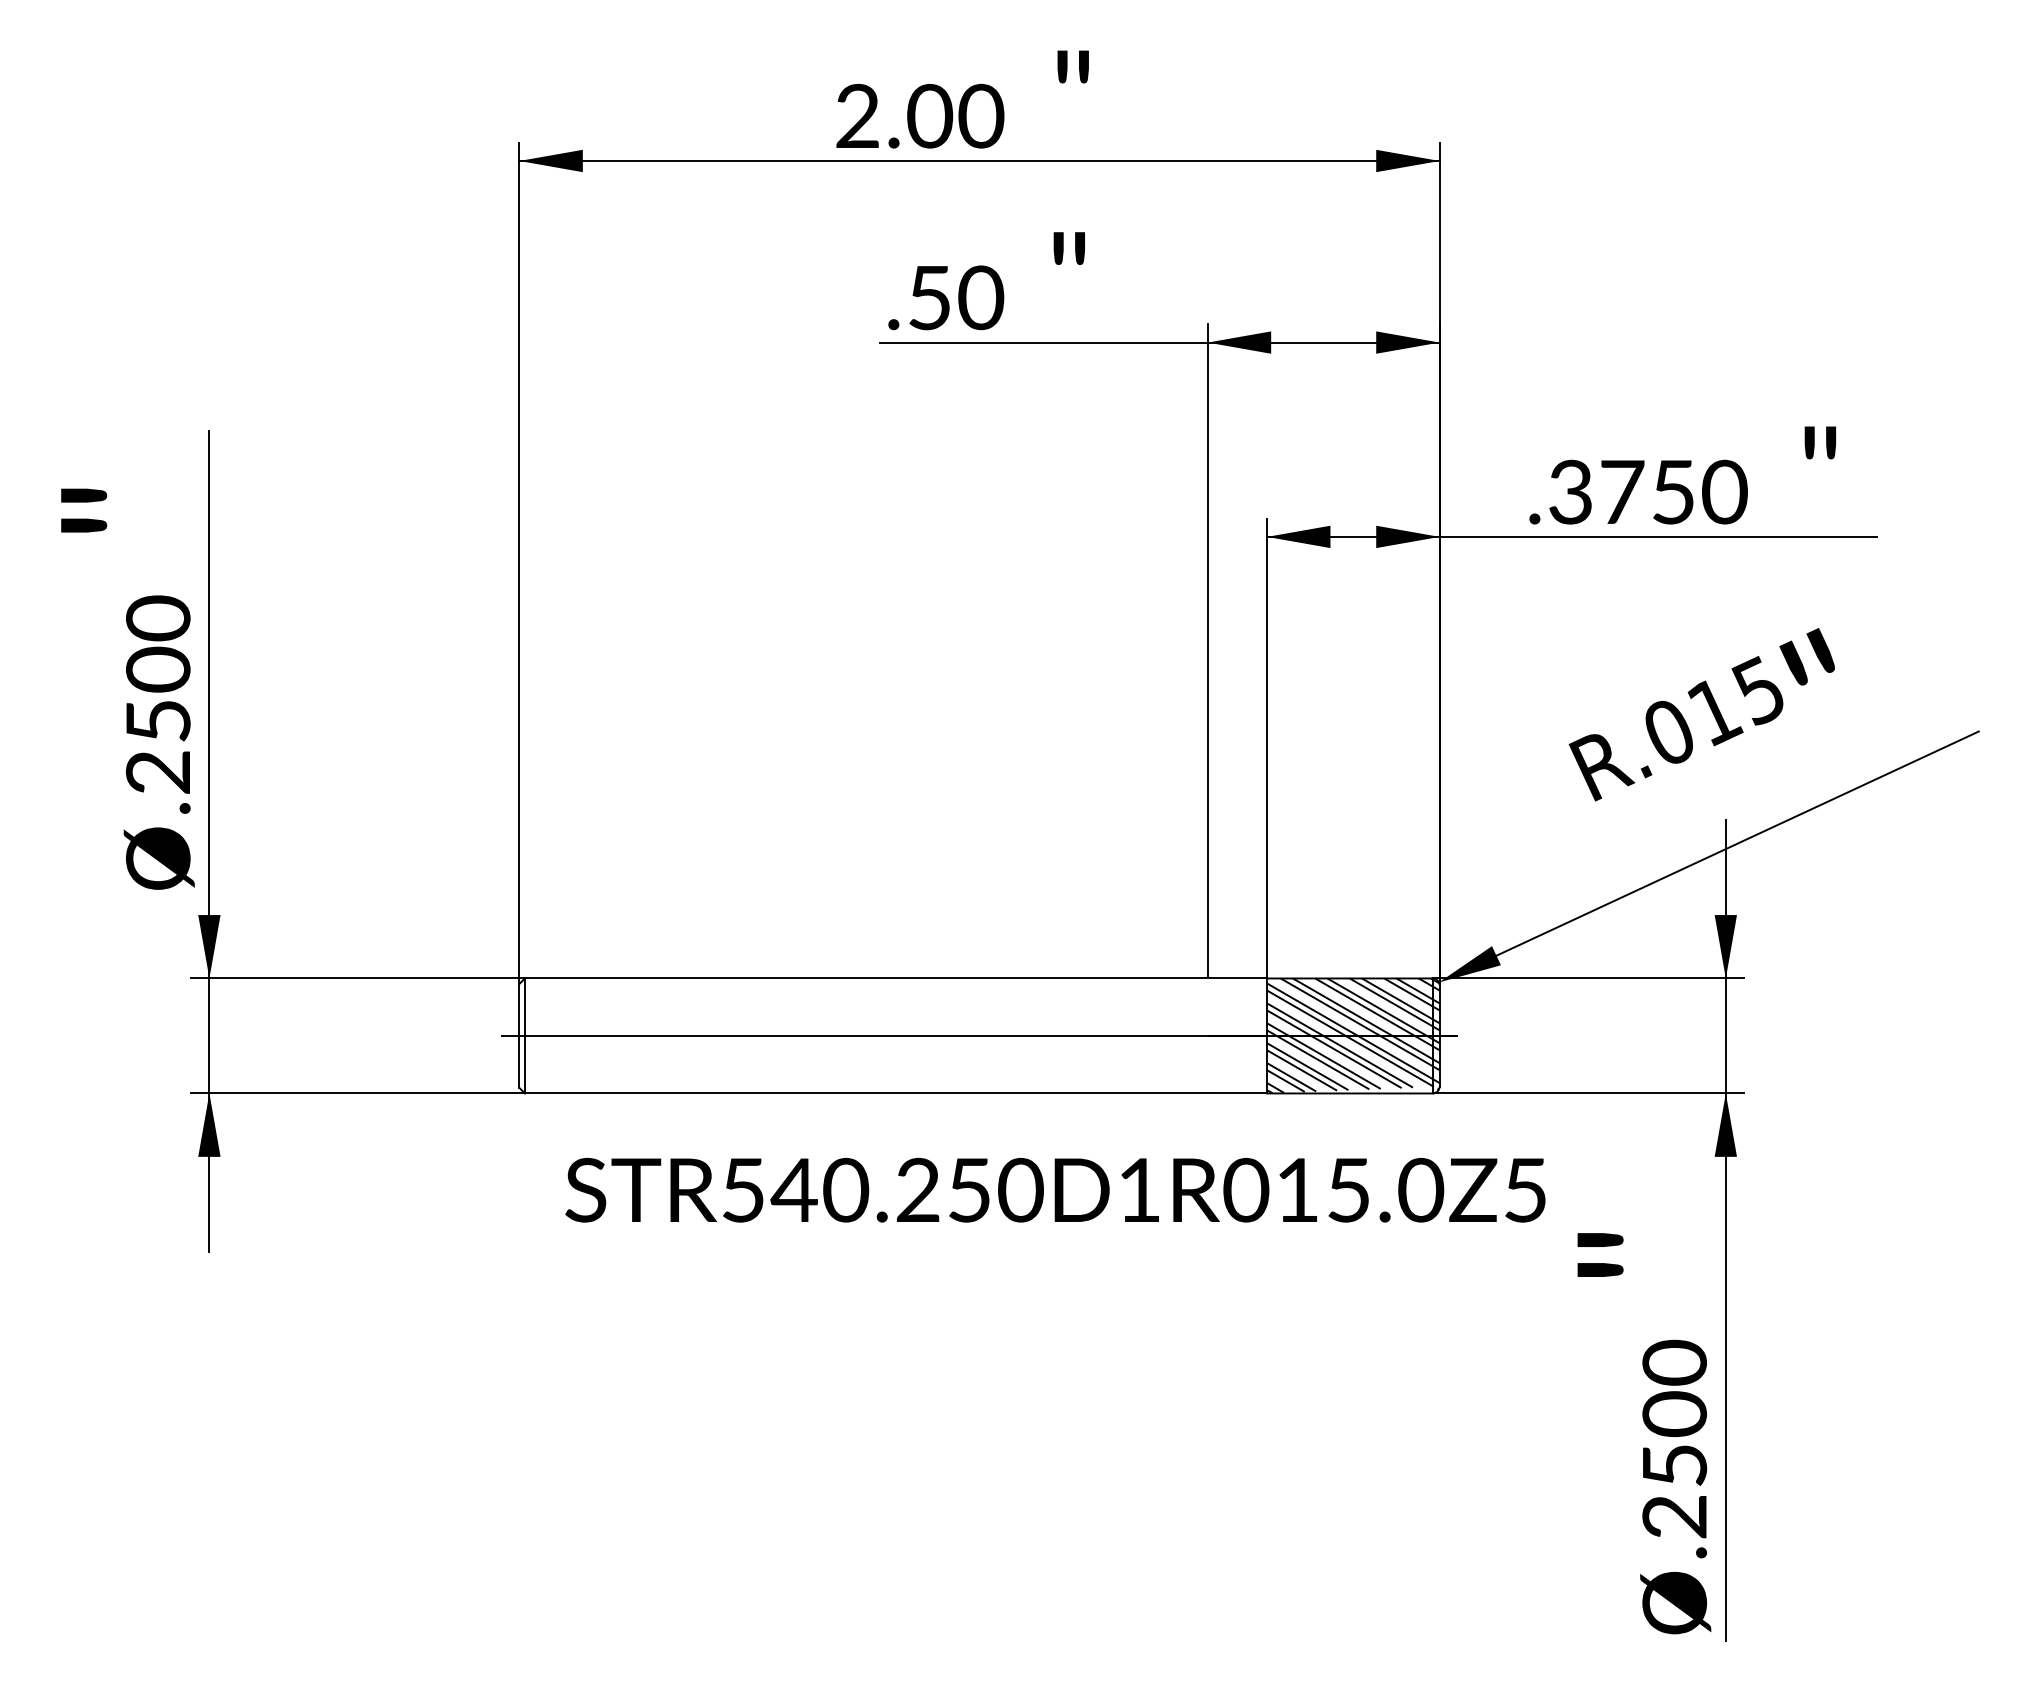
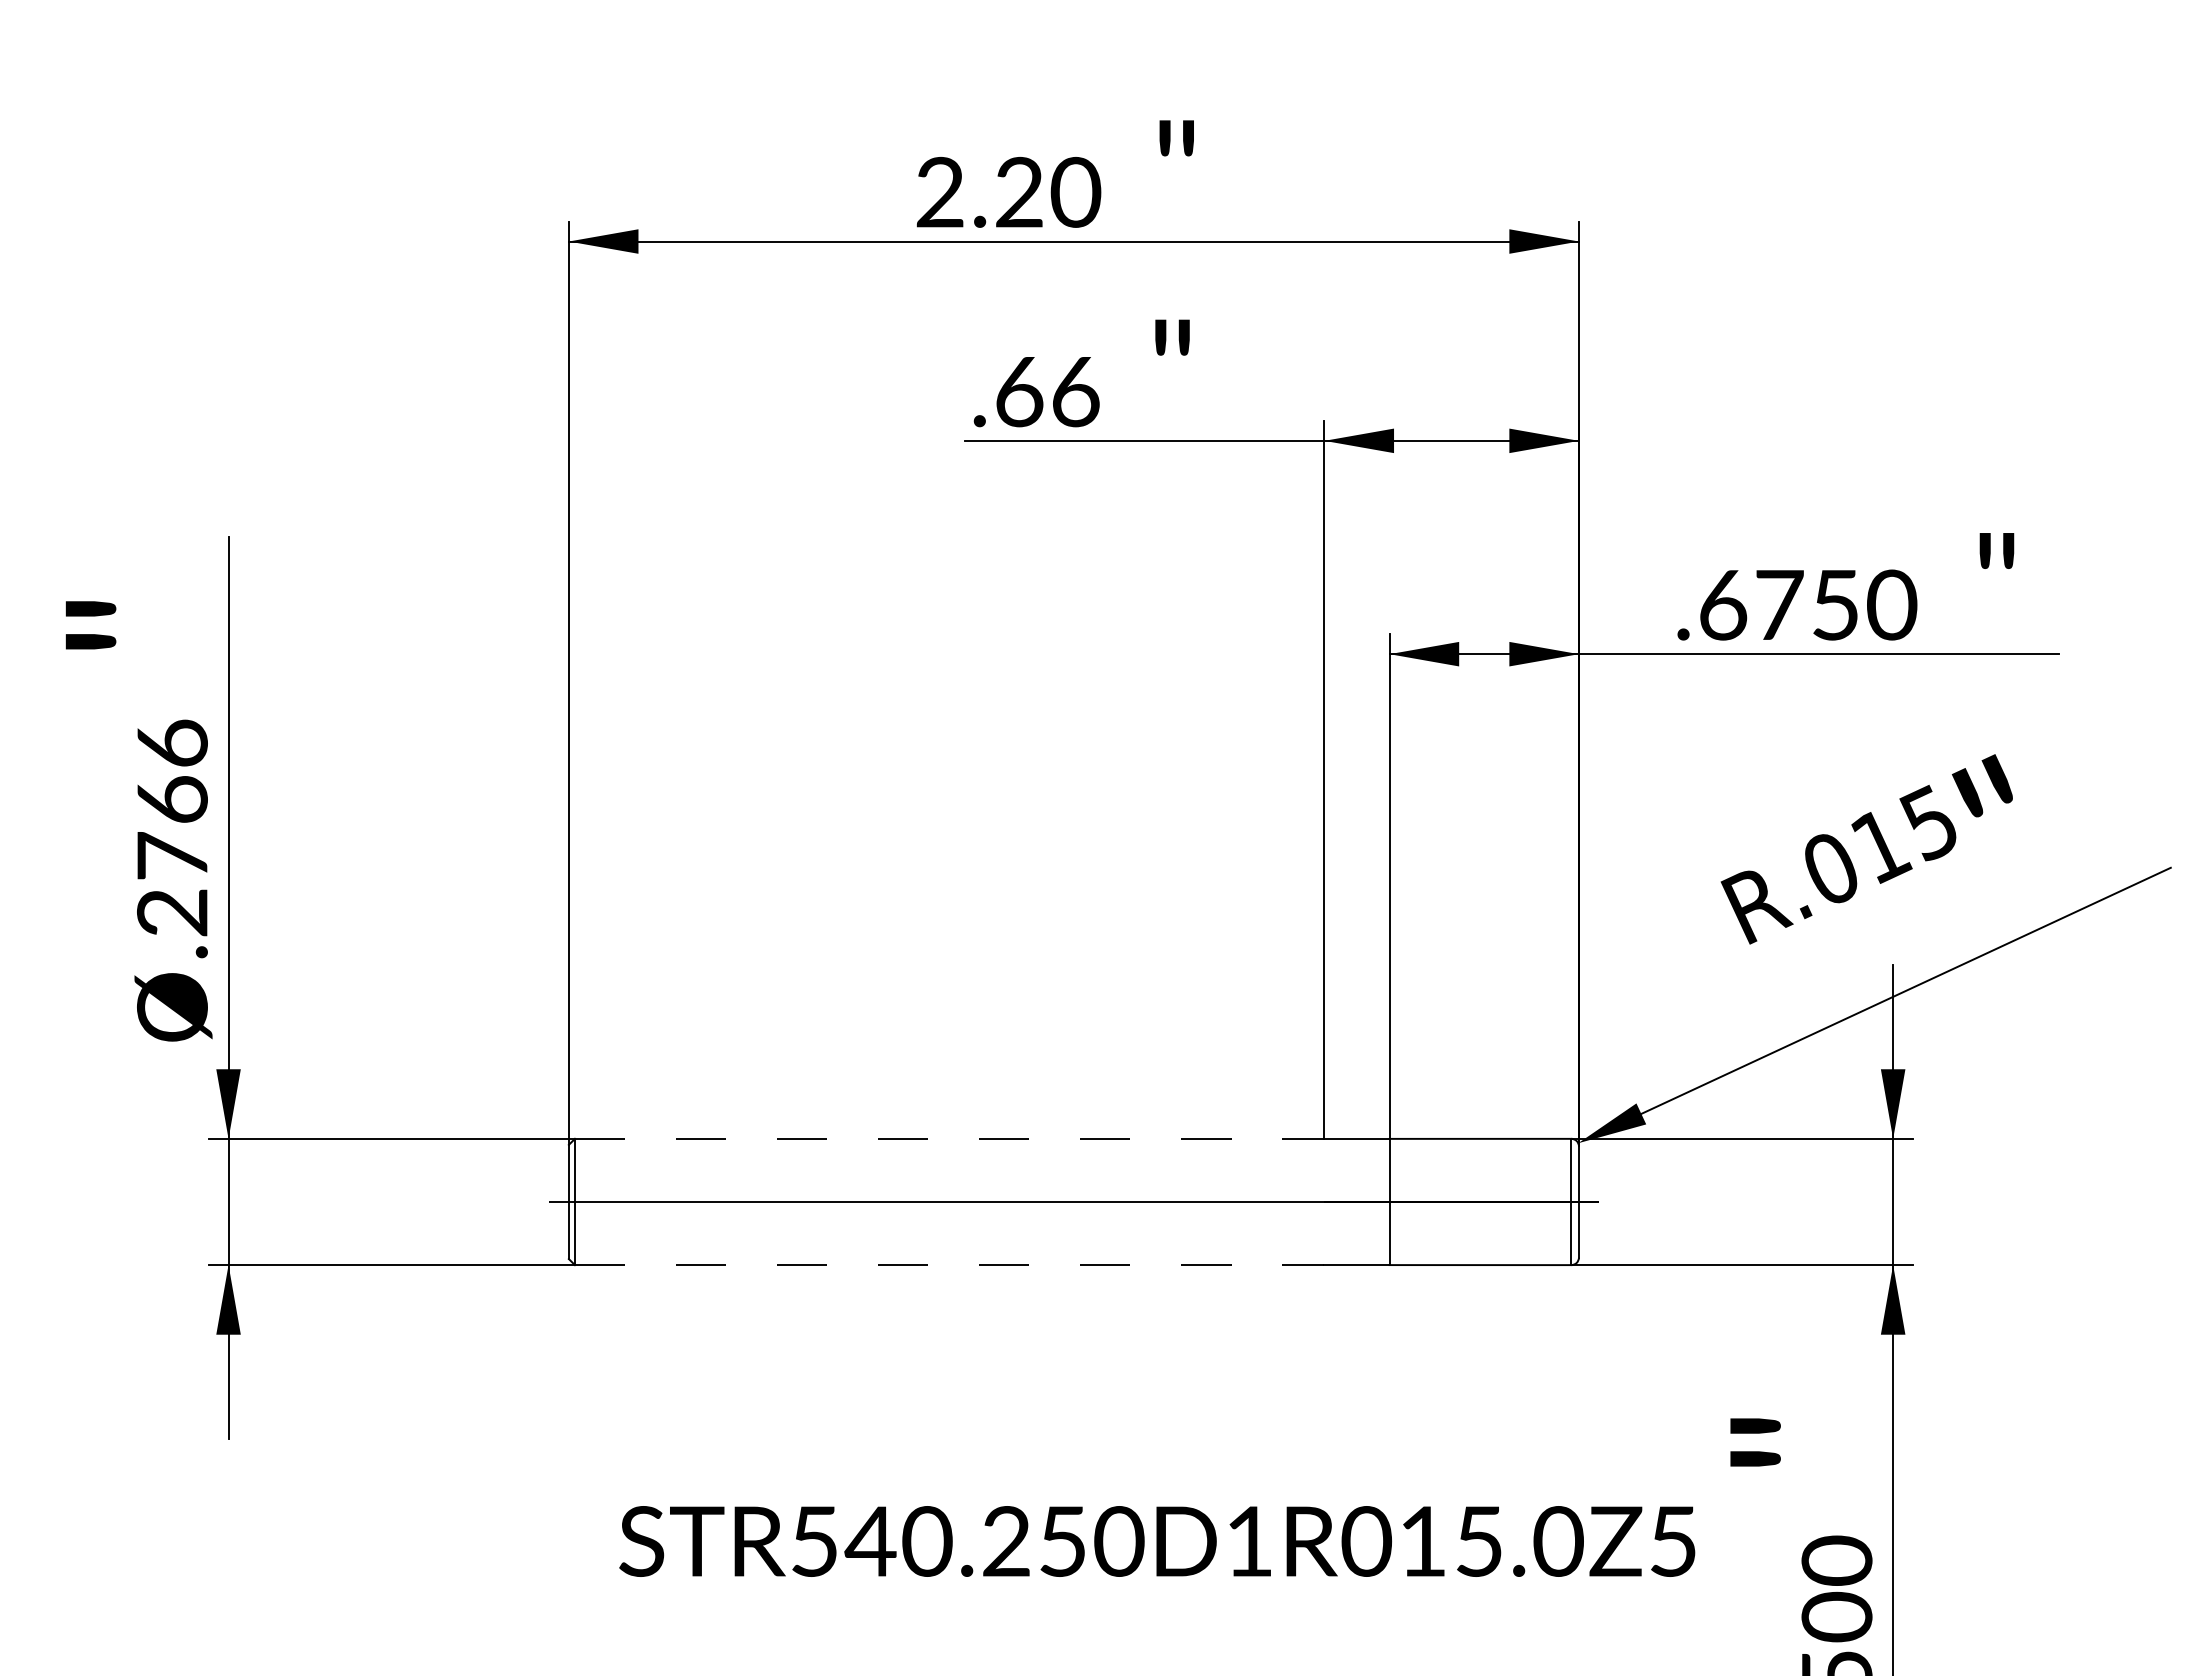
text: (930, 116) -> (1020, 192), 2.00 -> 2.20
text: (956, 297) -> (1048, 391), .50 -> .66
text: (1570, 491) -> (1722, 604), .3750 -> .6750
text: (158, 668) -> (172, 798), .2500 -> .2766
line: (866, 978) -> (949, 1138), solid -> dashed
hatch: (1353, 1035) -> (1484, 1201), removed
line: (866, 1093) -> (949, 1265), solid -> dashed
text: (1055, 1189) -> (1157, 1540), moved

